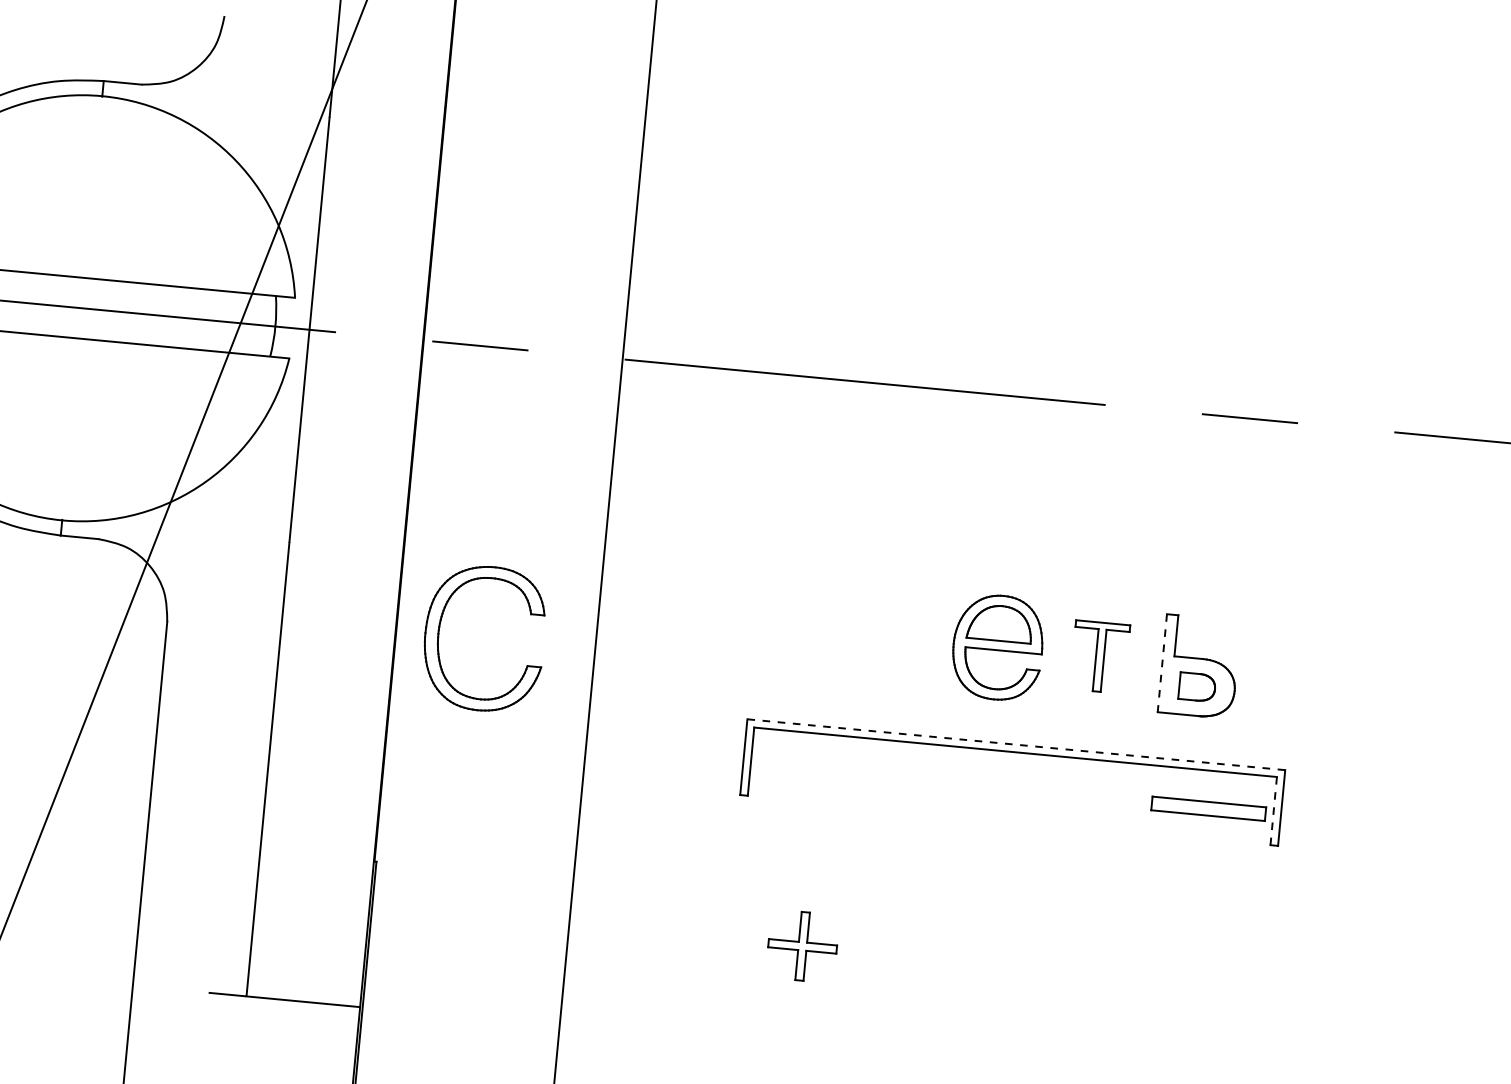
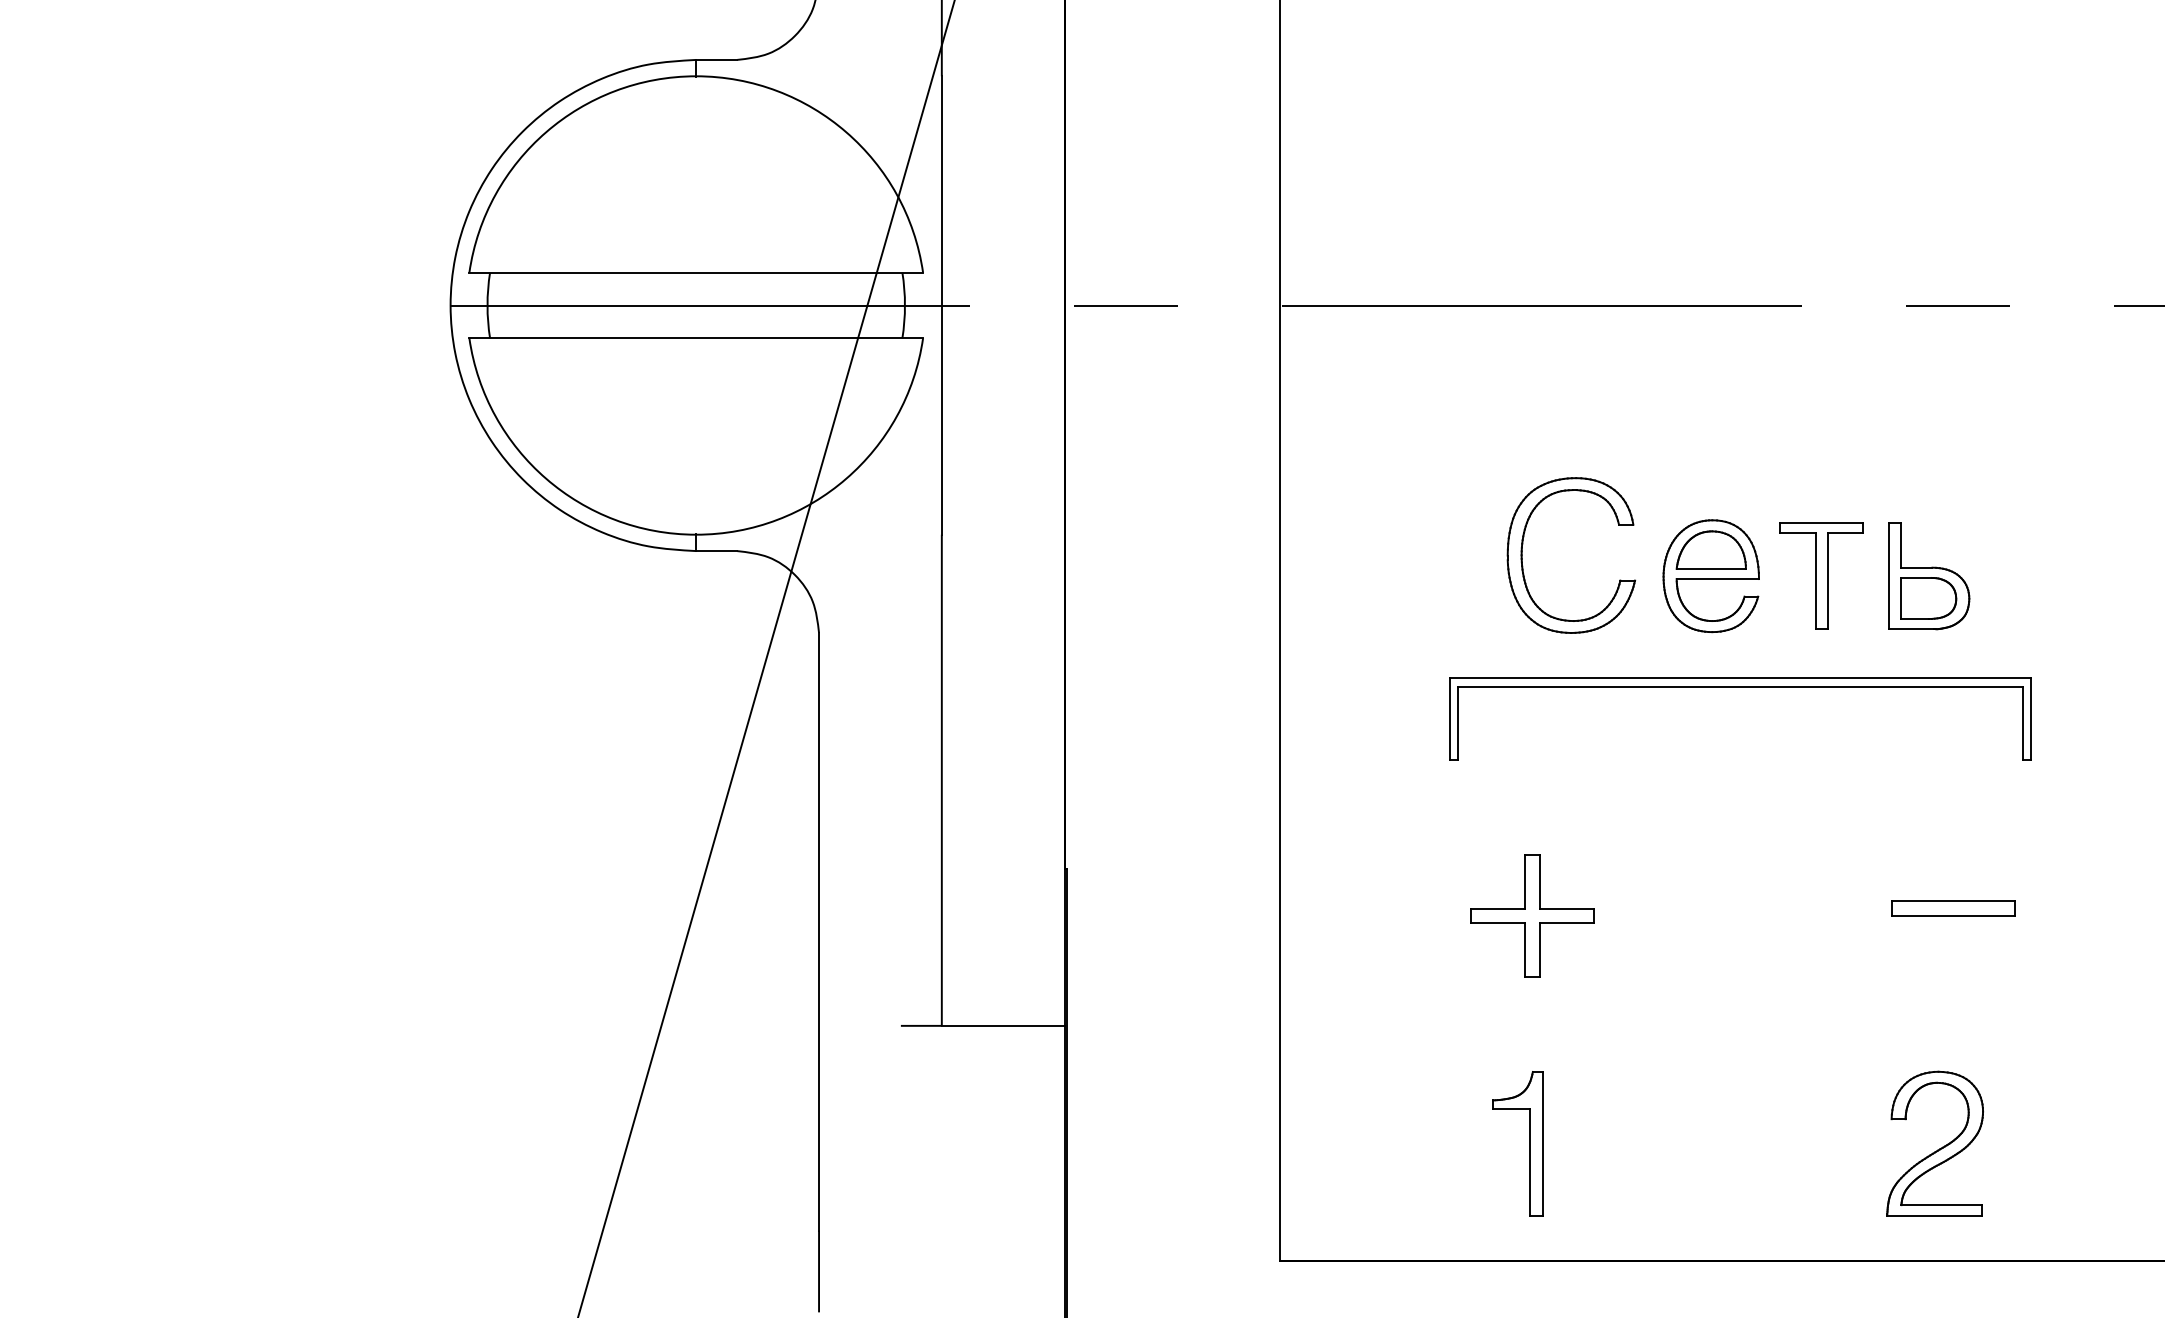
part: (439, 634) -> (1522, 555), moved
part: (1099, 656) -> (1821, 575), size x1.43
line: (1162, 663) -> (1889, 576), dashed -> solid
part: (1196, 687) -> (1928, 598), size x1.43
line: (1015, 744) -> (1740, 678), dashed -> solid
part: (1208, 808) -> (1953, 908), moved
line: (1273, 811) -> (2023, 723), dashed -> solid
part: (802, 945) -> (1532, 915), size x1.67

